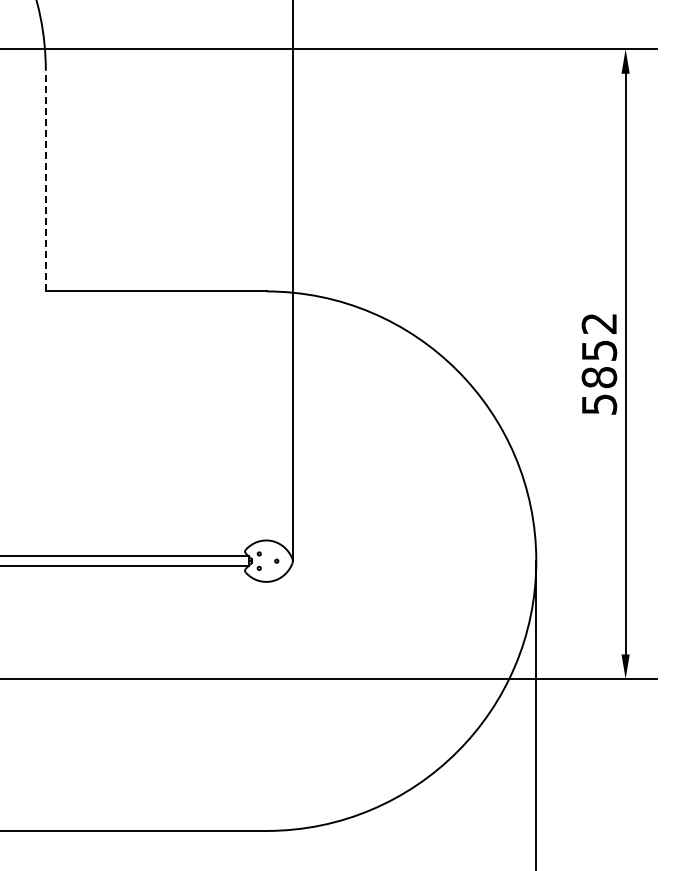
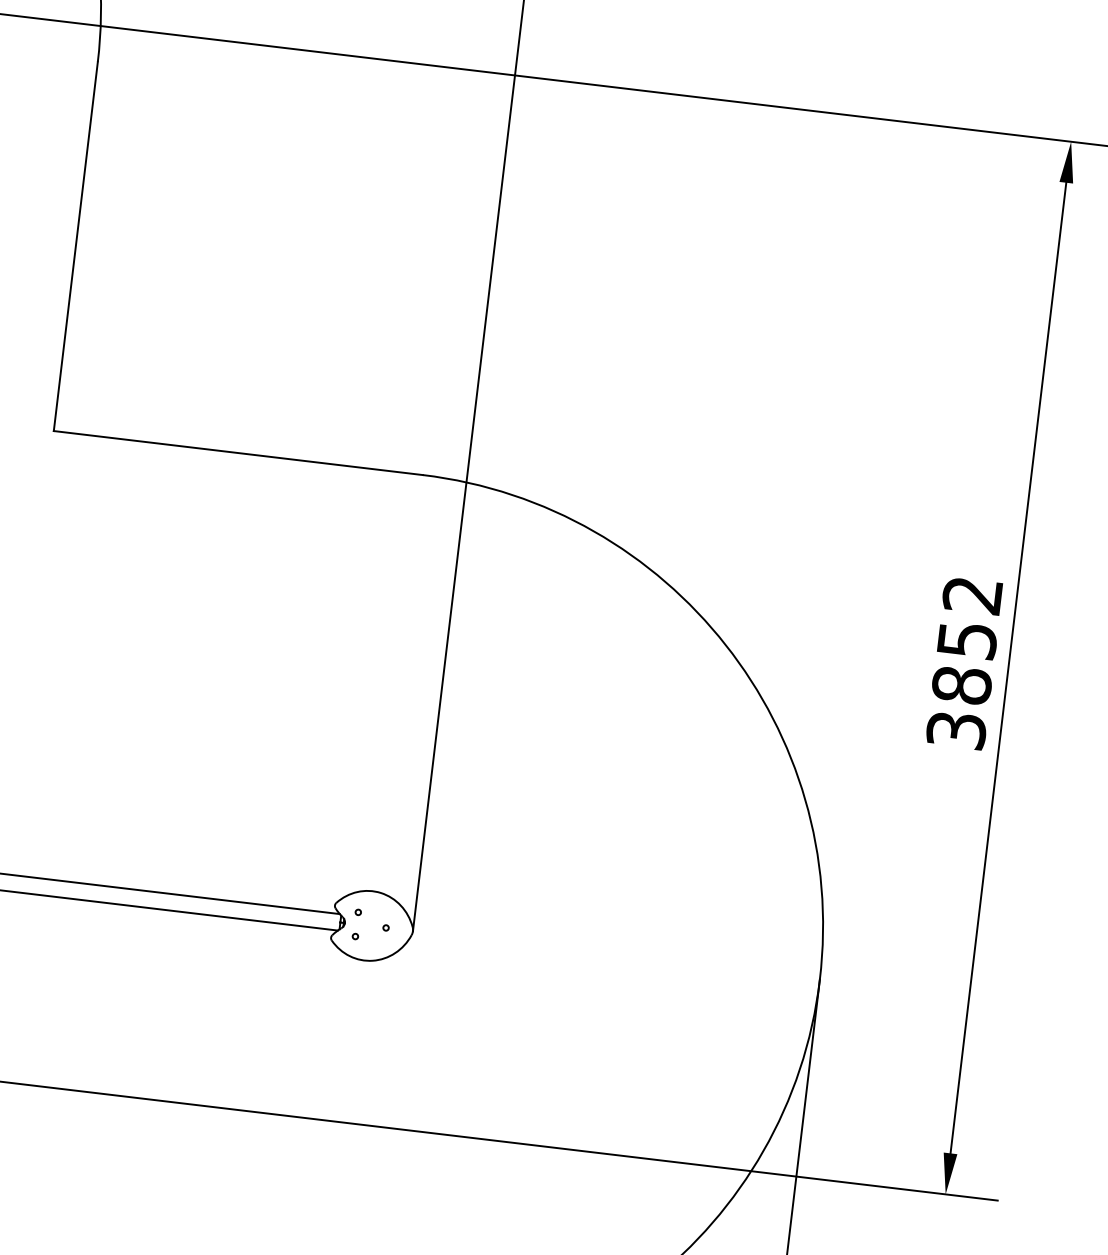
line: (45, 180) -> (75, 245), dashed -> solid
text: (598, 404) -> (955, 730), 5852 -> 3852

